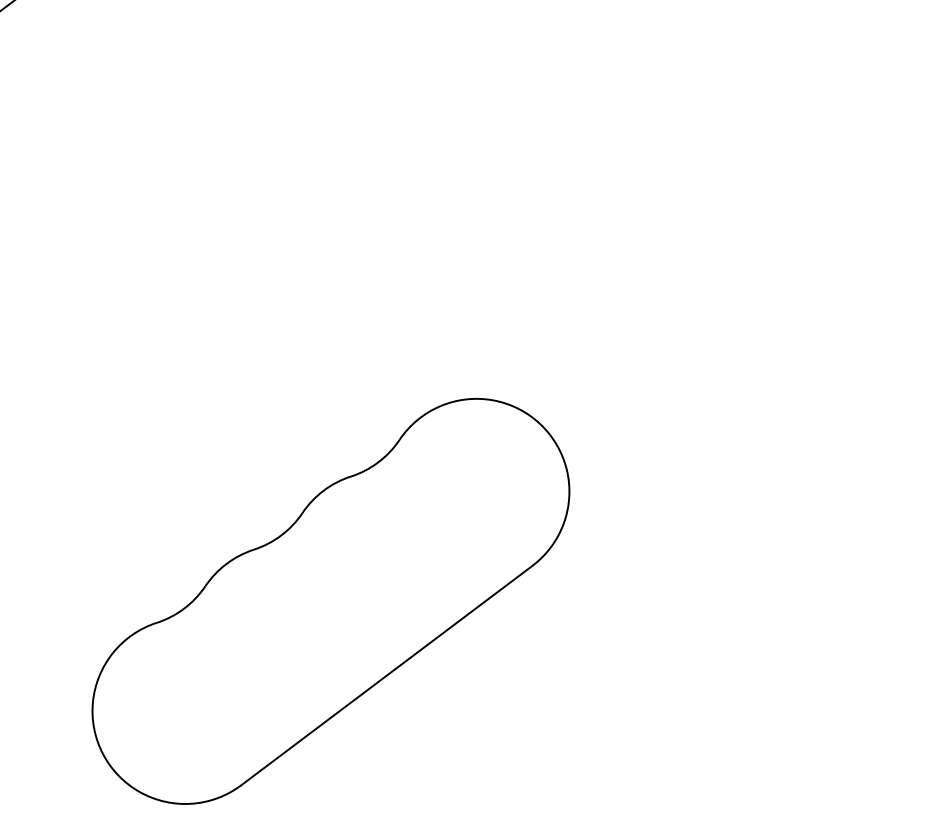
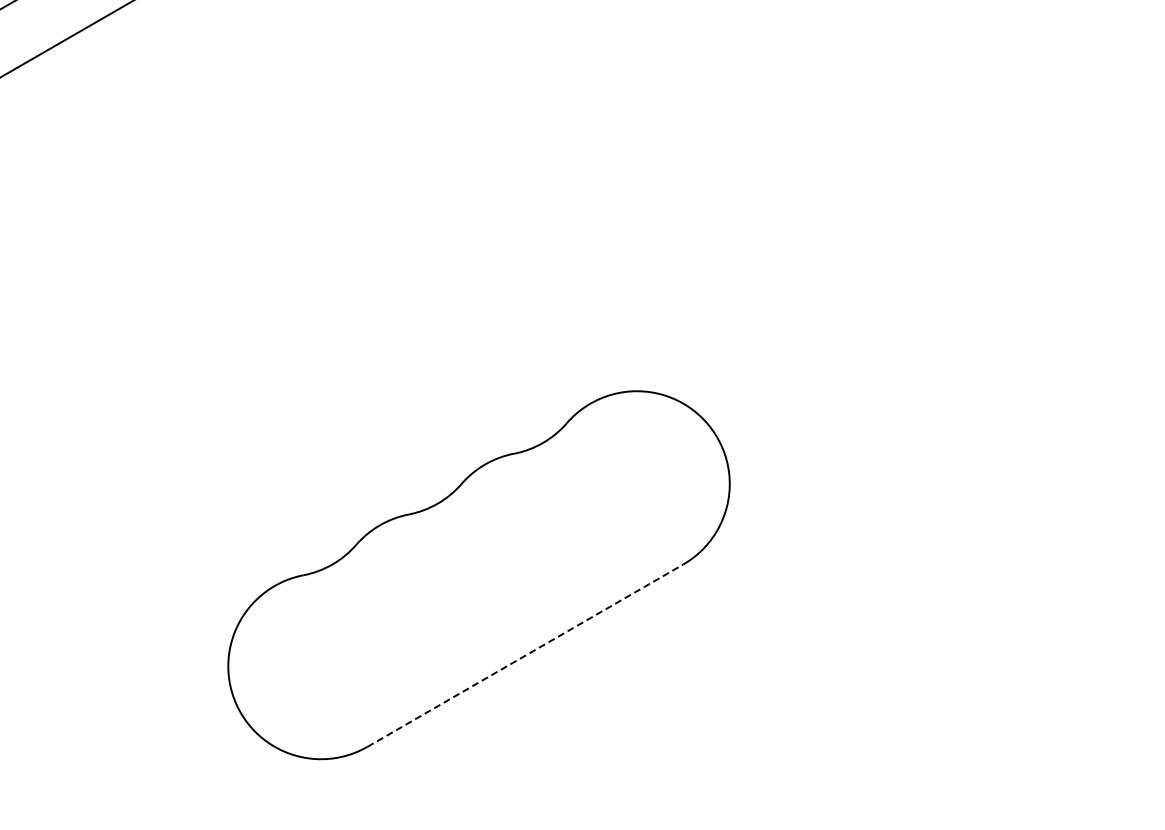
line: (386, 675) -> (525, 655), solid -> dashed

